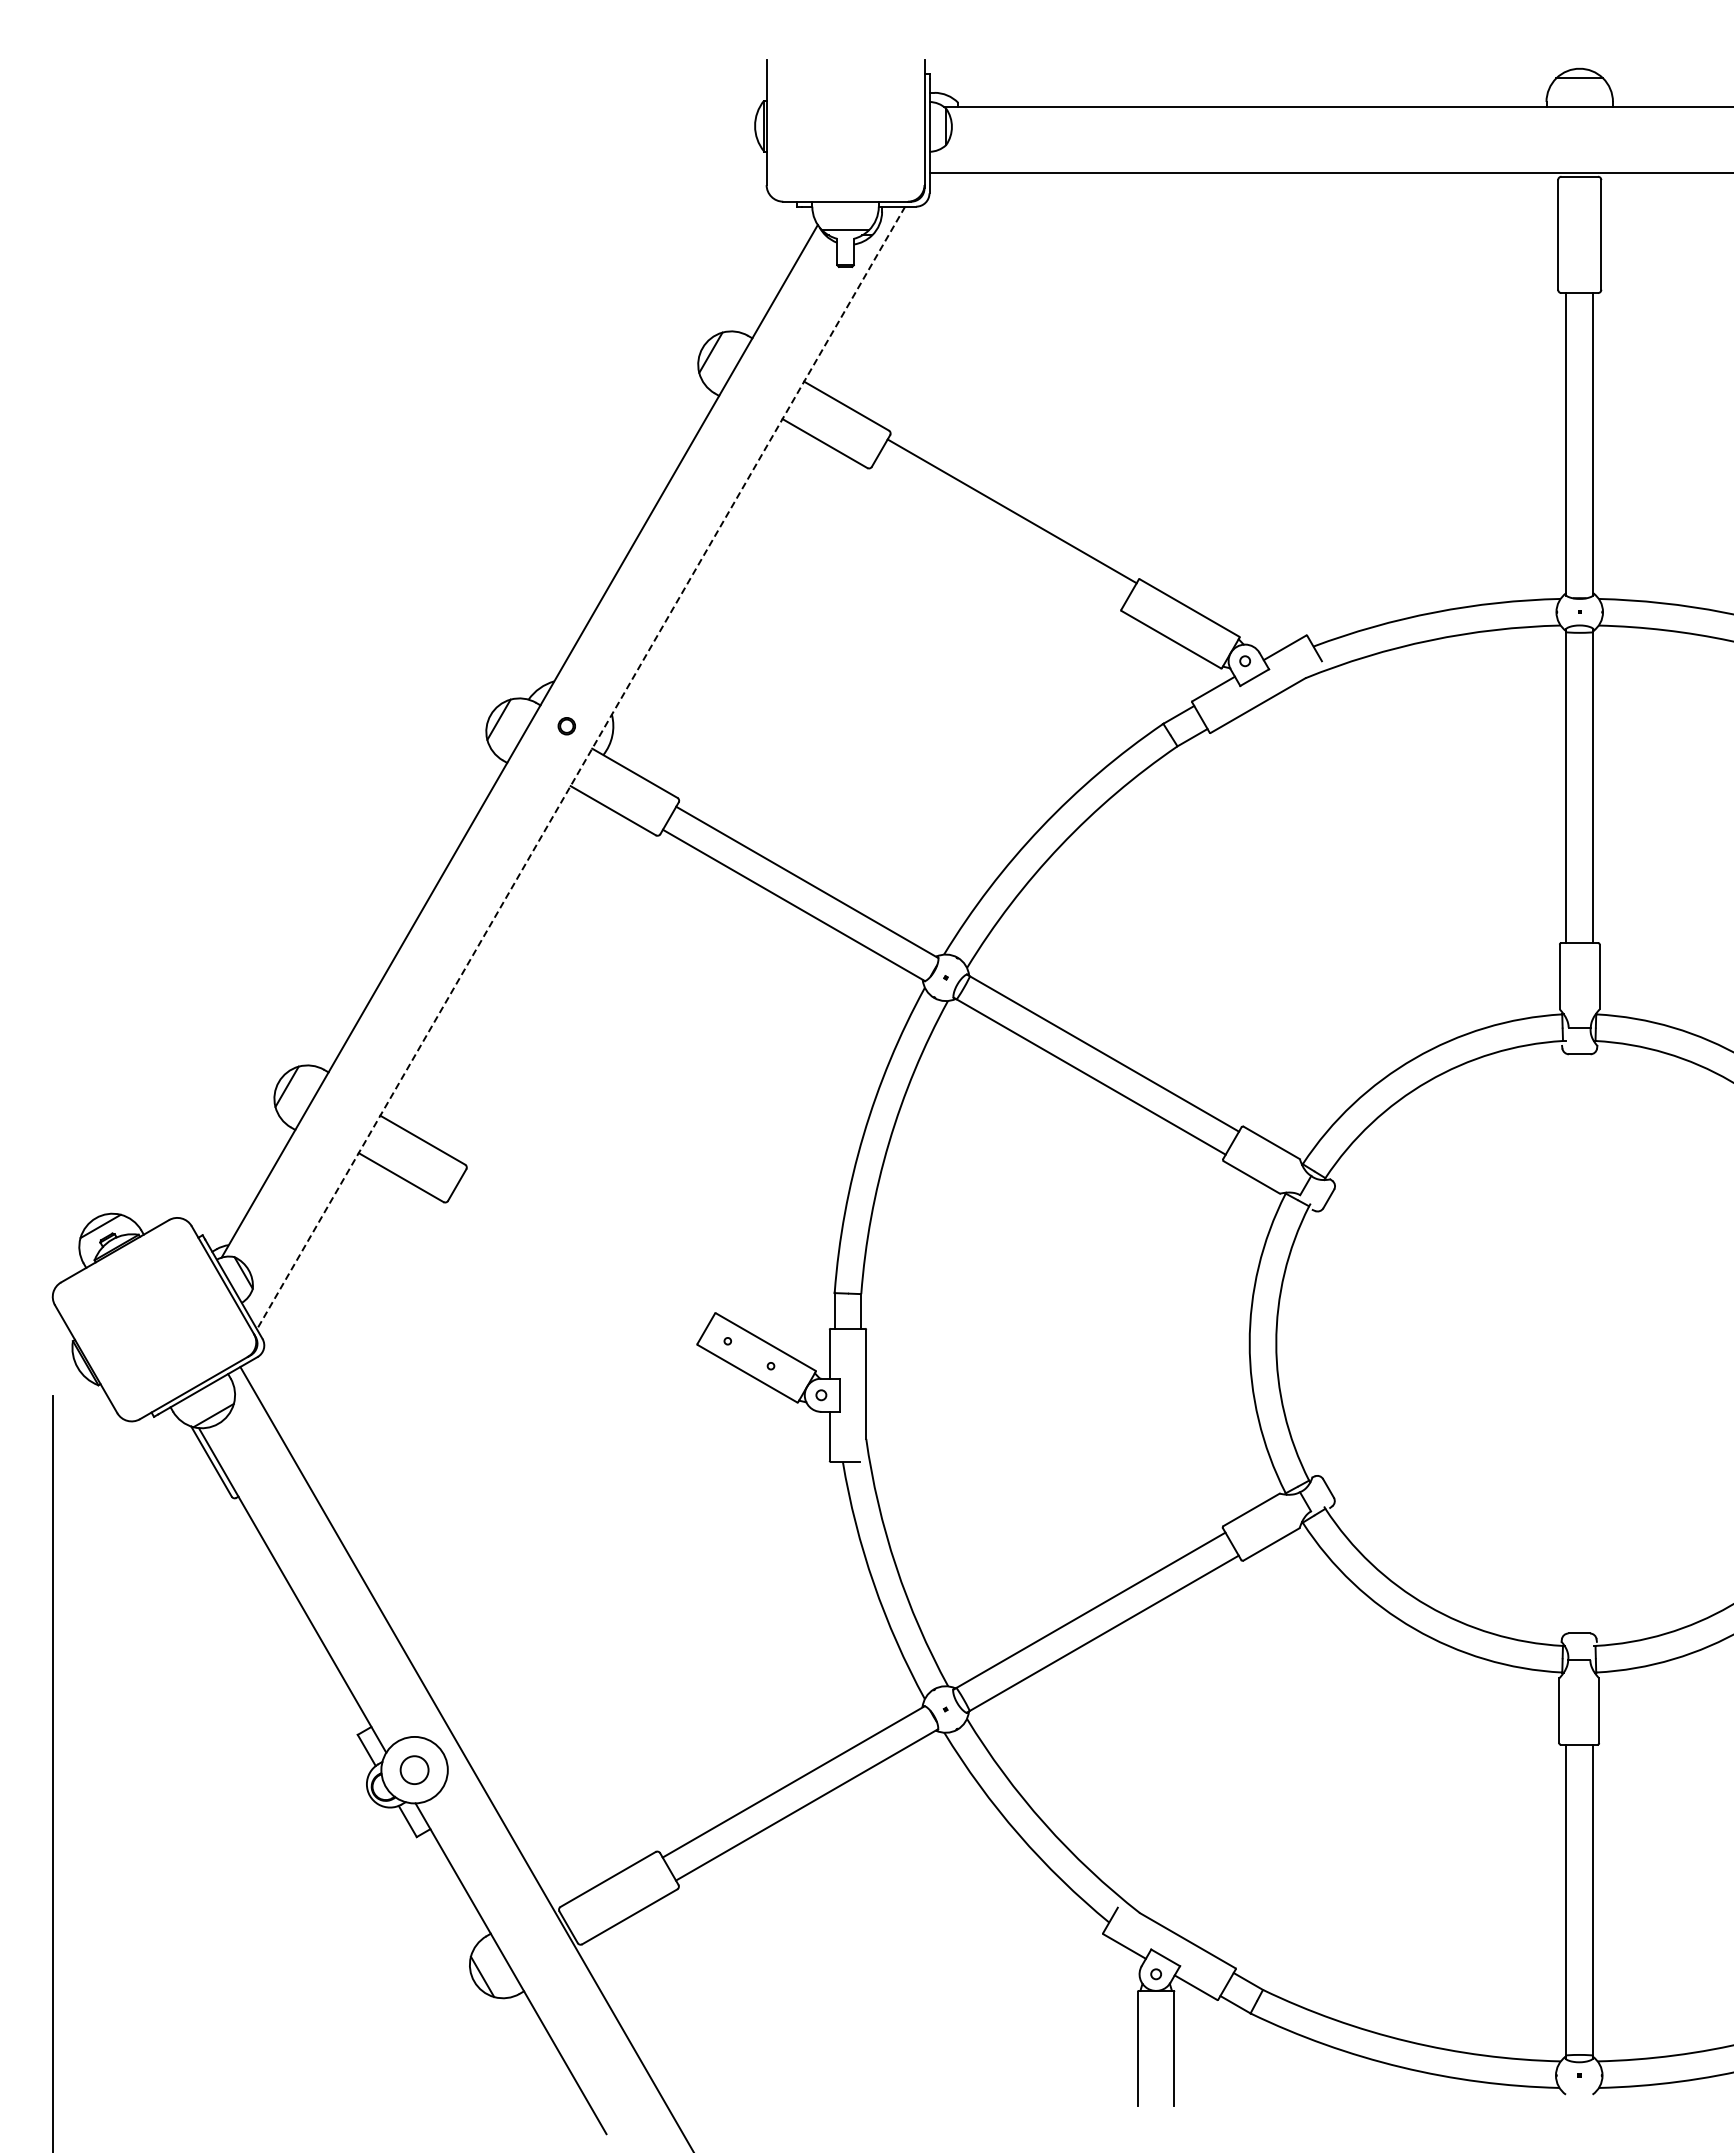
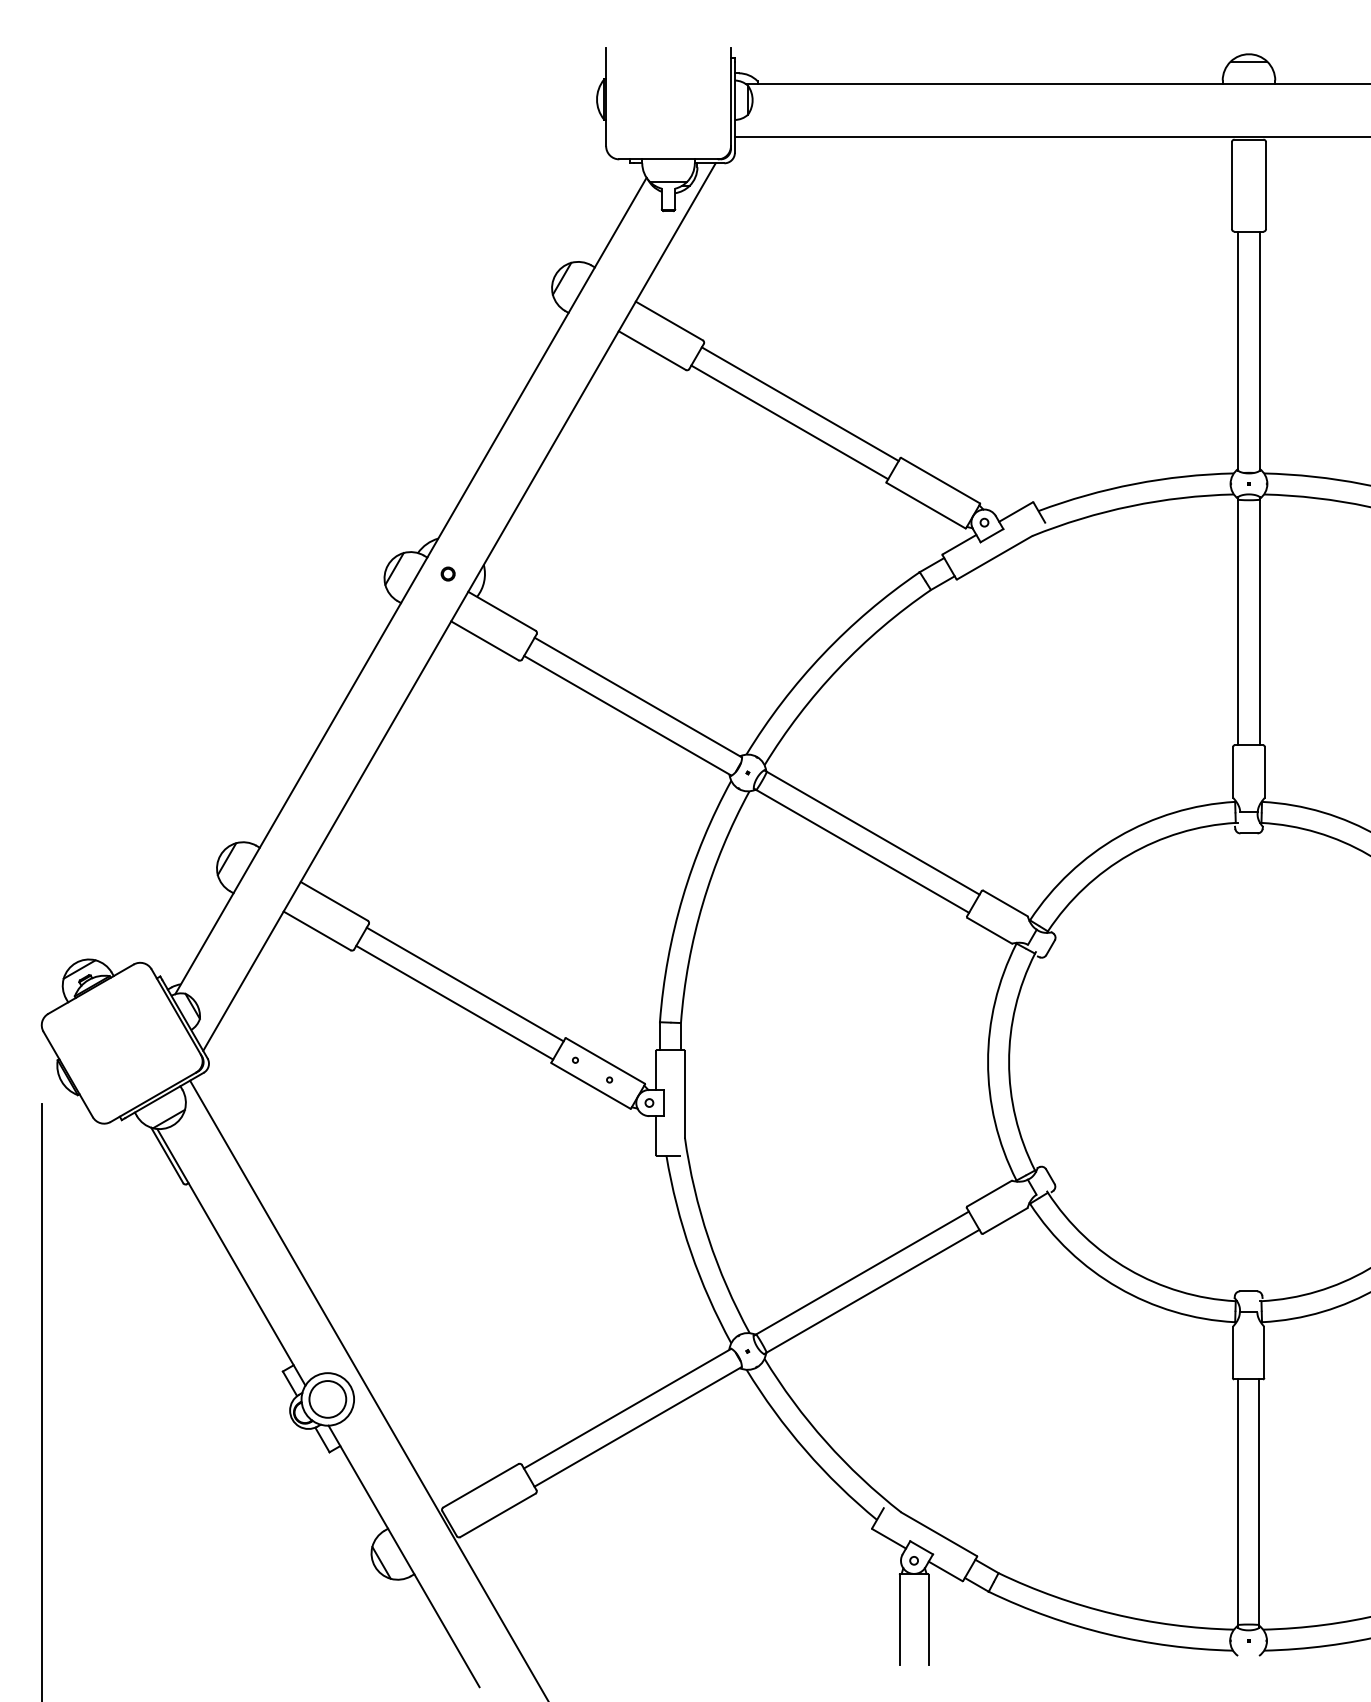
line: (998, 534) -> (789, 422), added
line: (580, 768) -> (458, 607), dashed -> solid
line: (587, 1245) -> (464, 984), added
line: (574, 1268) -> (454, 1002), added
circle: (414, 1769) -> (327, 1398), size x1.67

